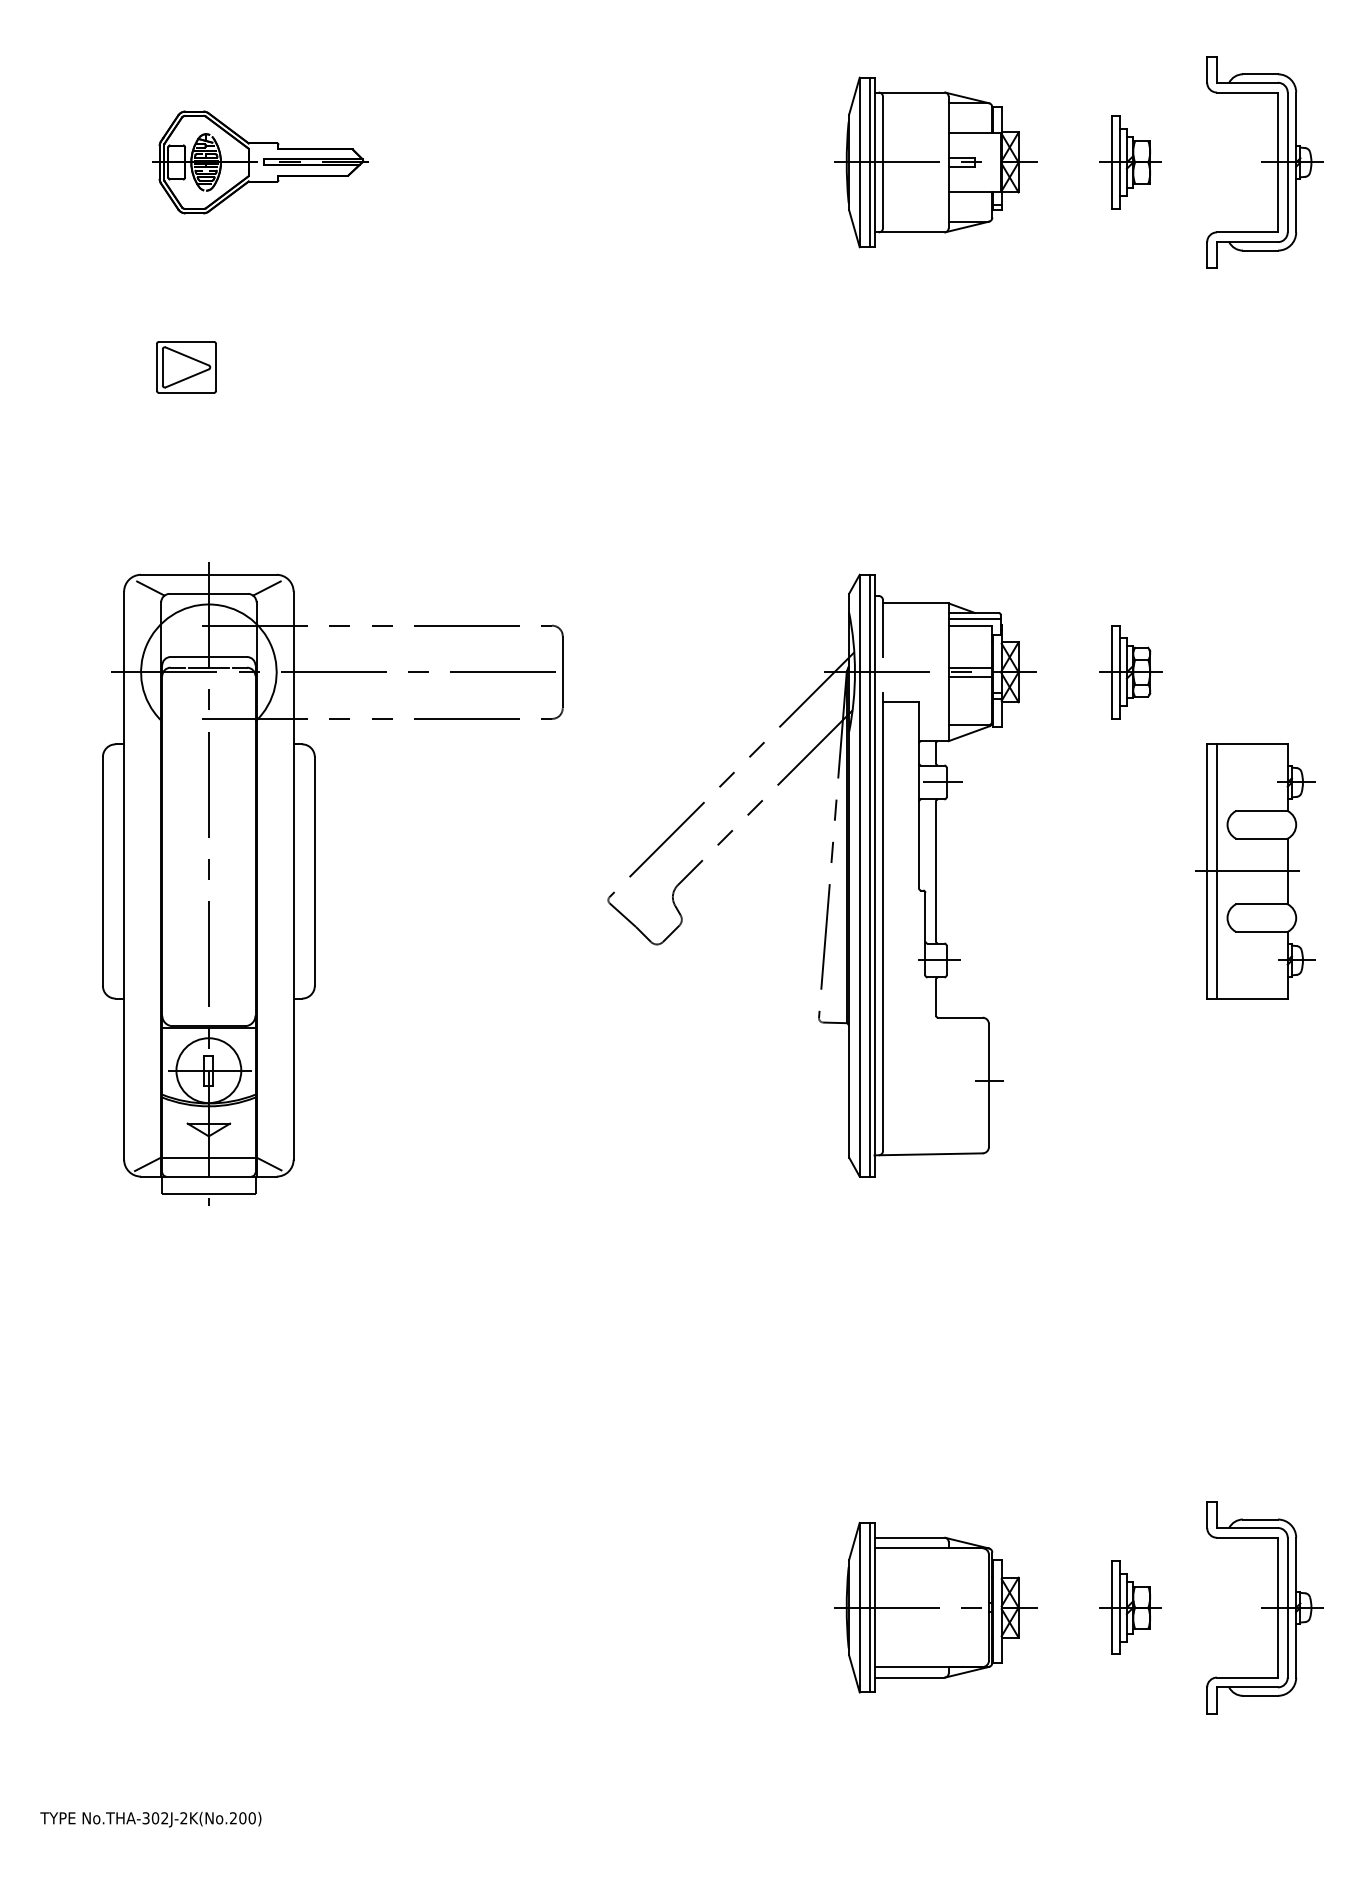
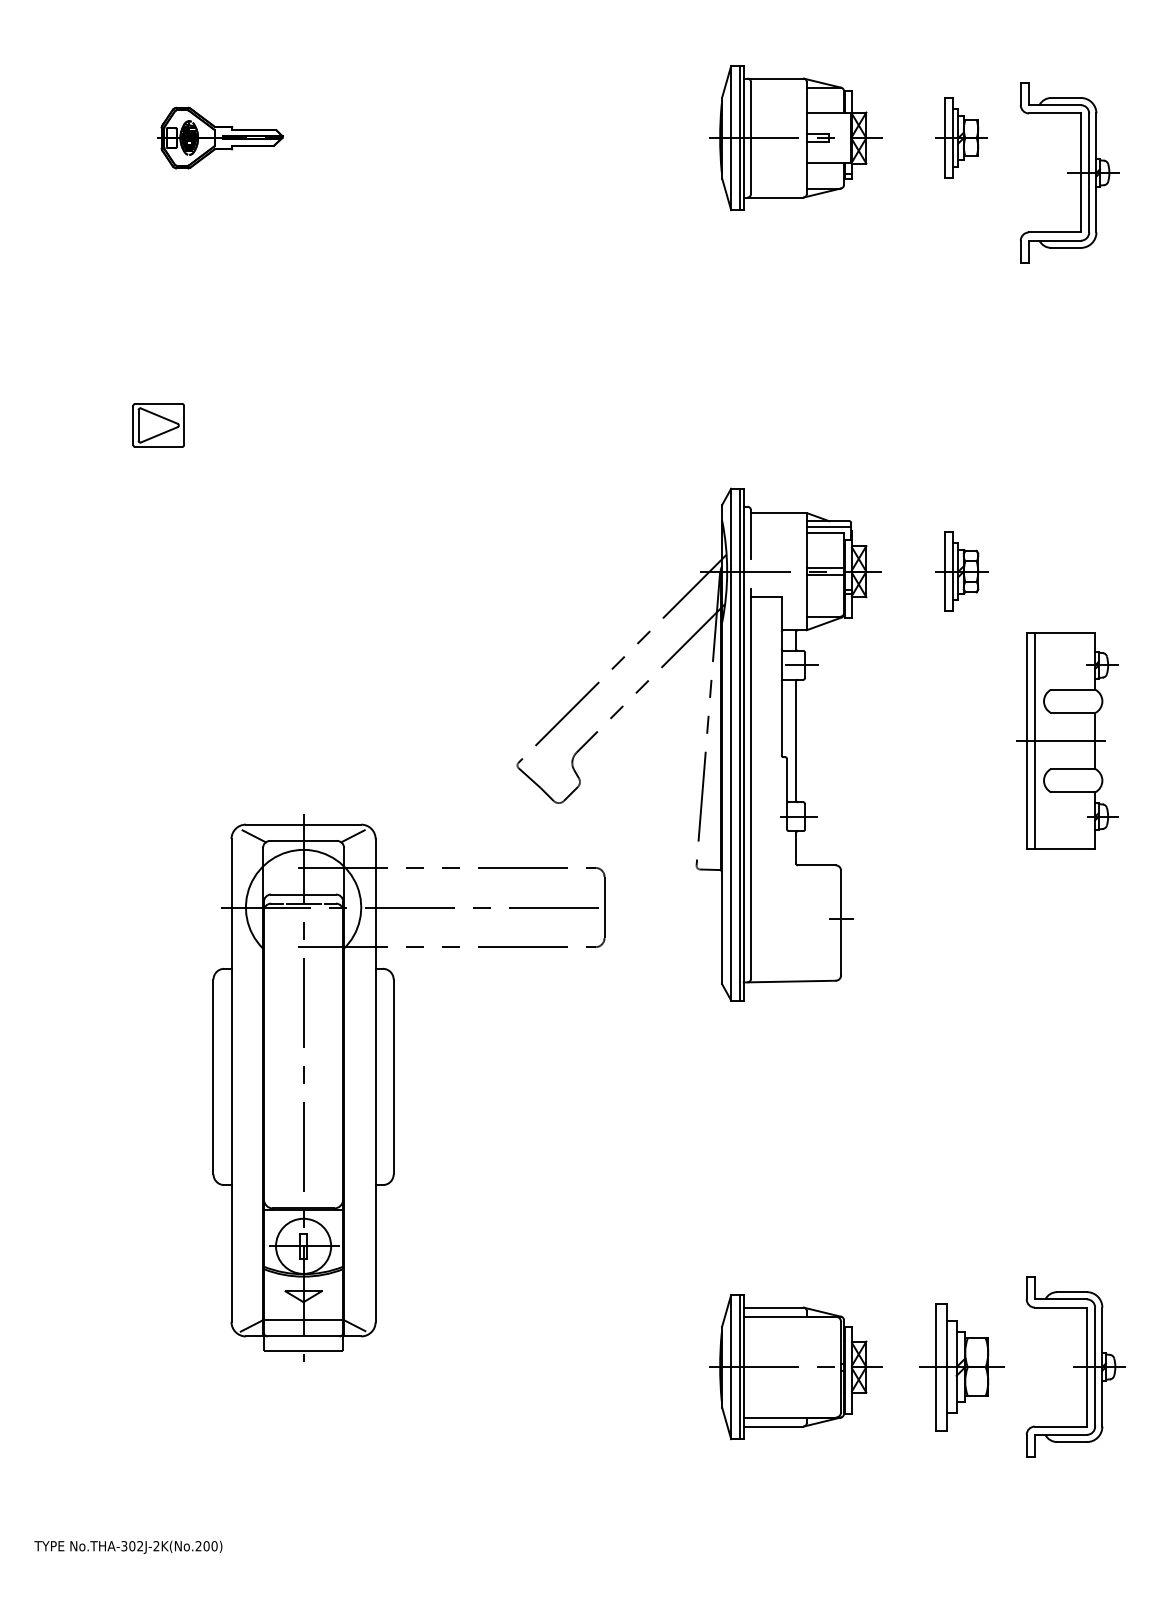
part: (260, 162) -> (221, 138), size x0.7
part: (1264, 162) -> (1069, 172), moved
part: (186, 367) -> (158, 425), moved
part: (315, 883) -> (394, 1087), moved
part: (1130, 1607) -> (961, 1366), size x1.6

